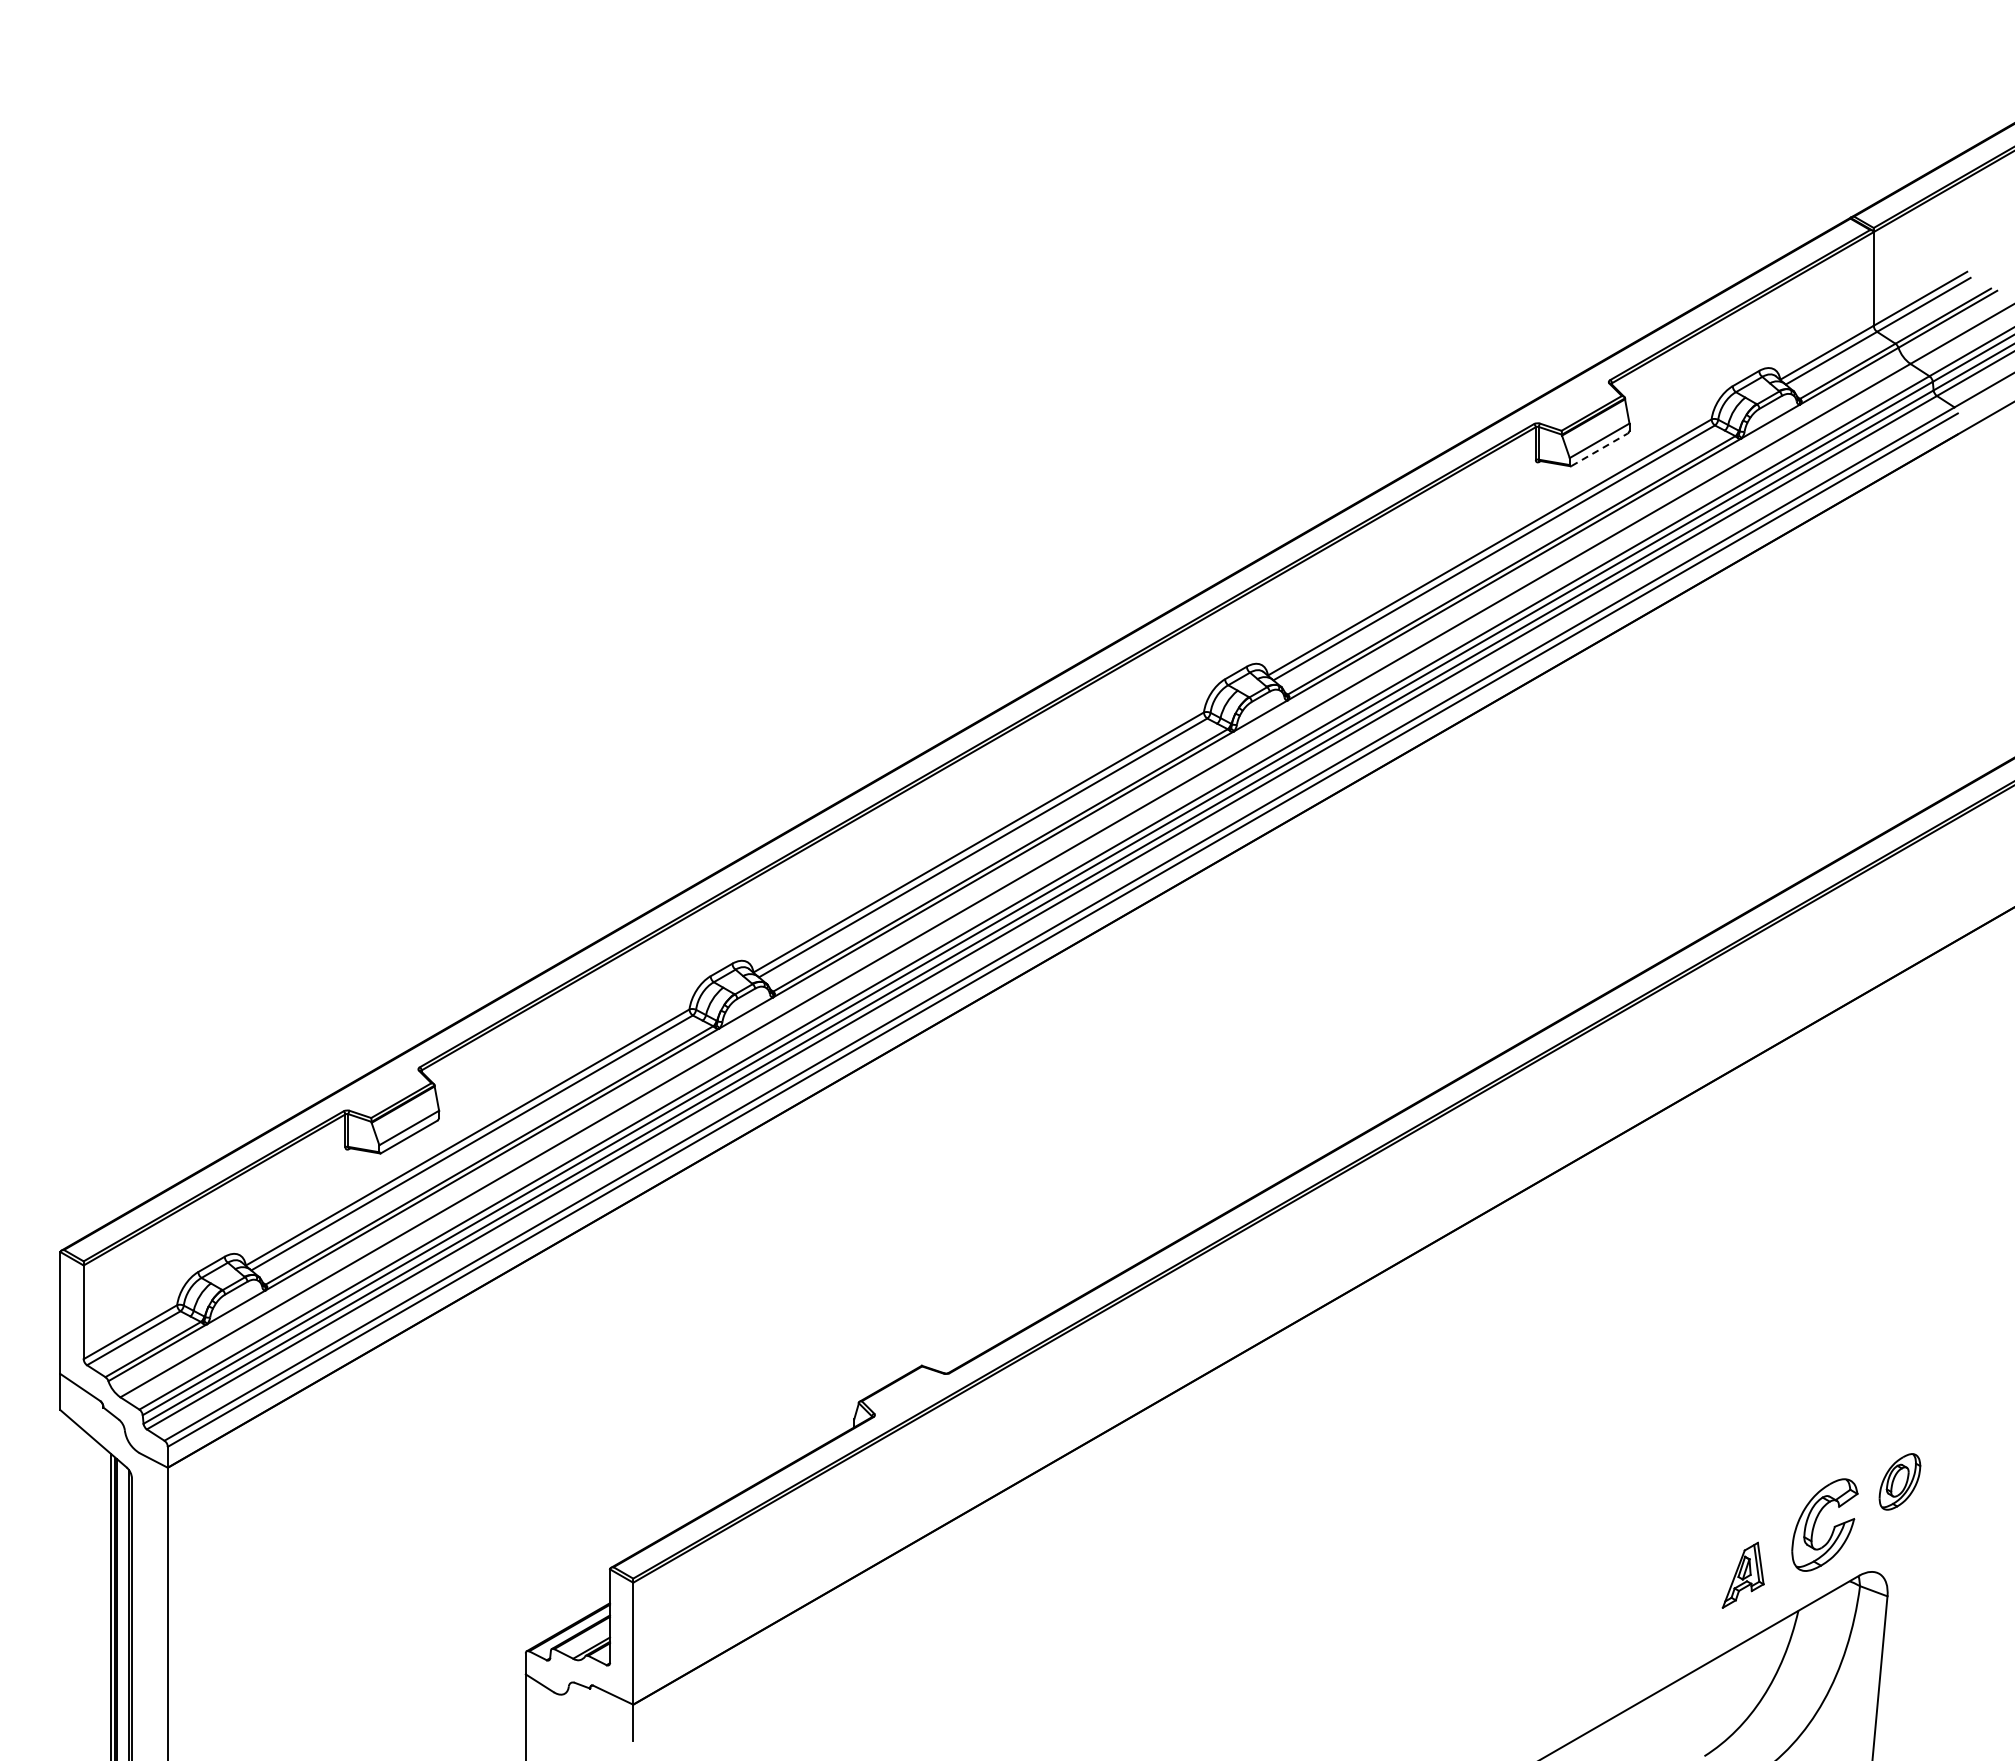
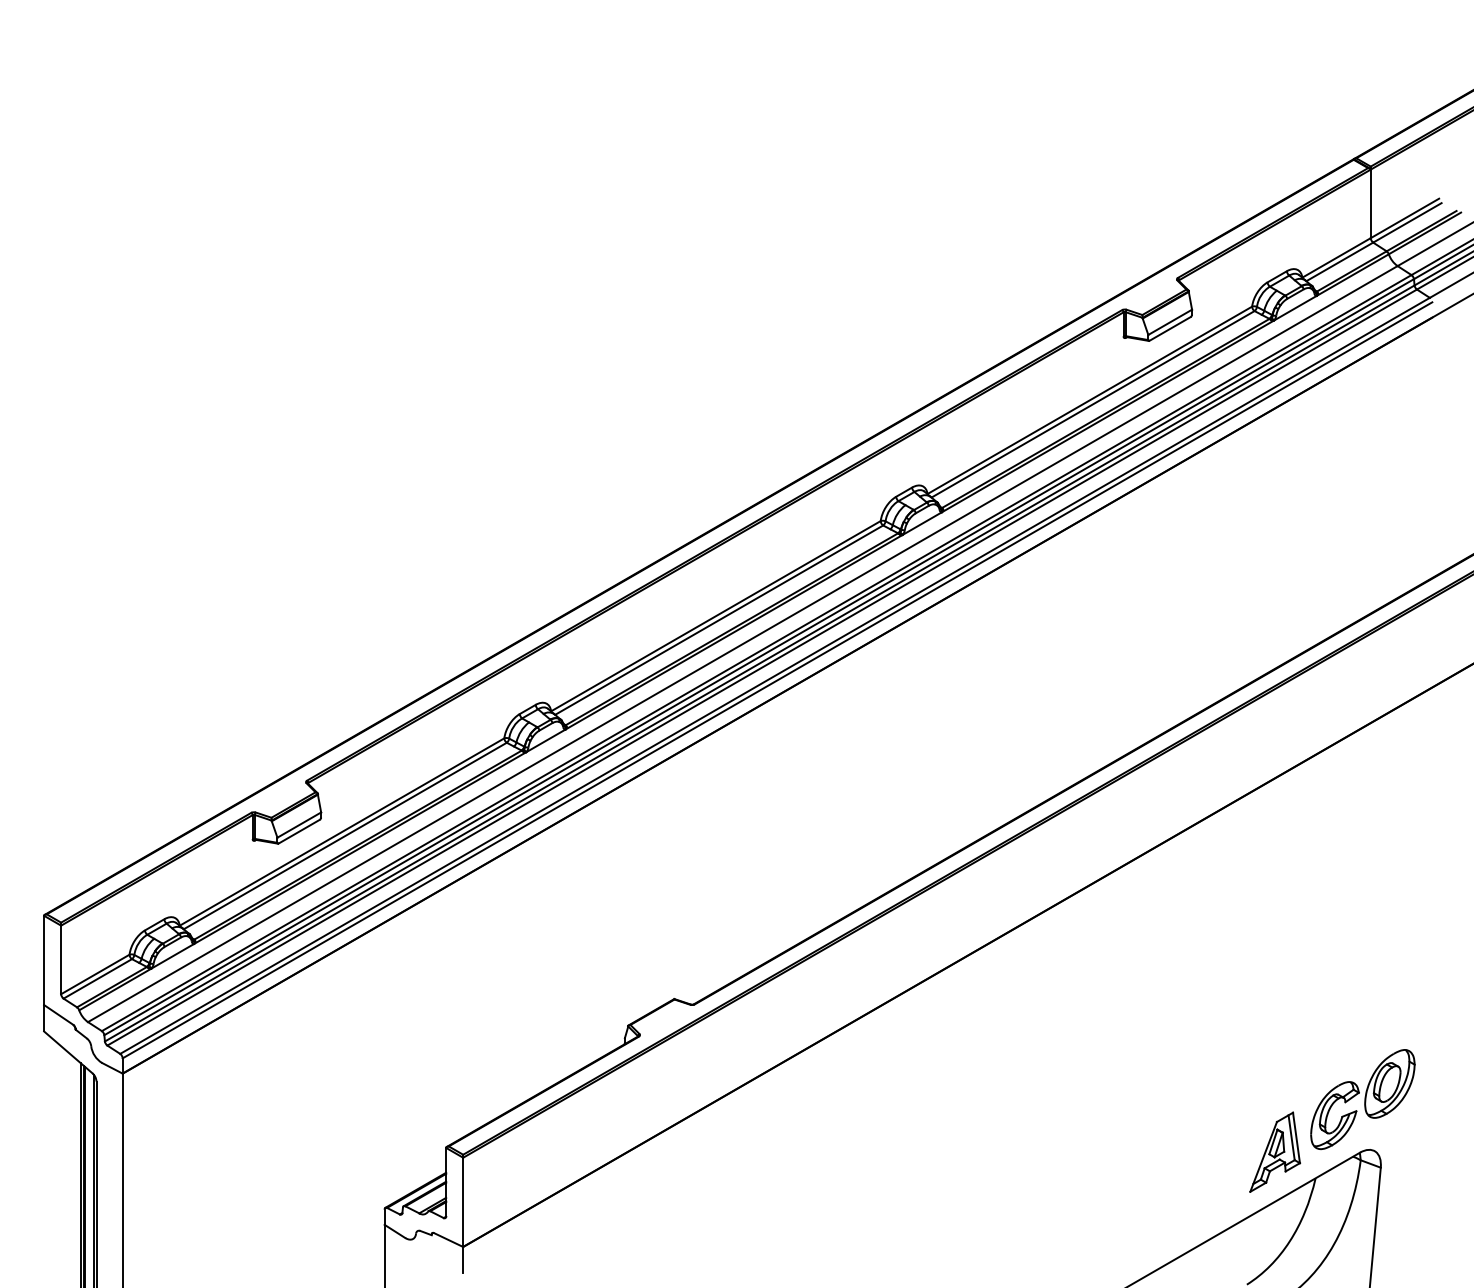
line: (1600, 449) -> (1170, 328), dashed -> solid
part: (1899, 1481) -> (1389, 1083), size x1.67
part: (1743, 1575) -> (1275, 1152), size x1.67

